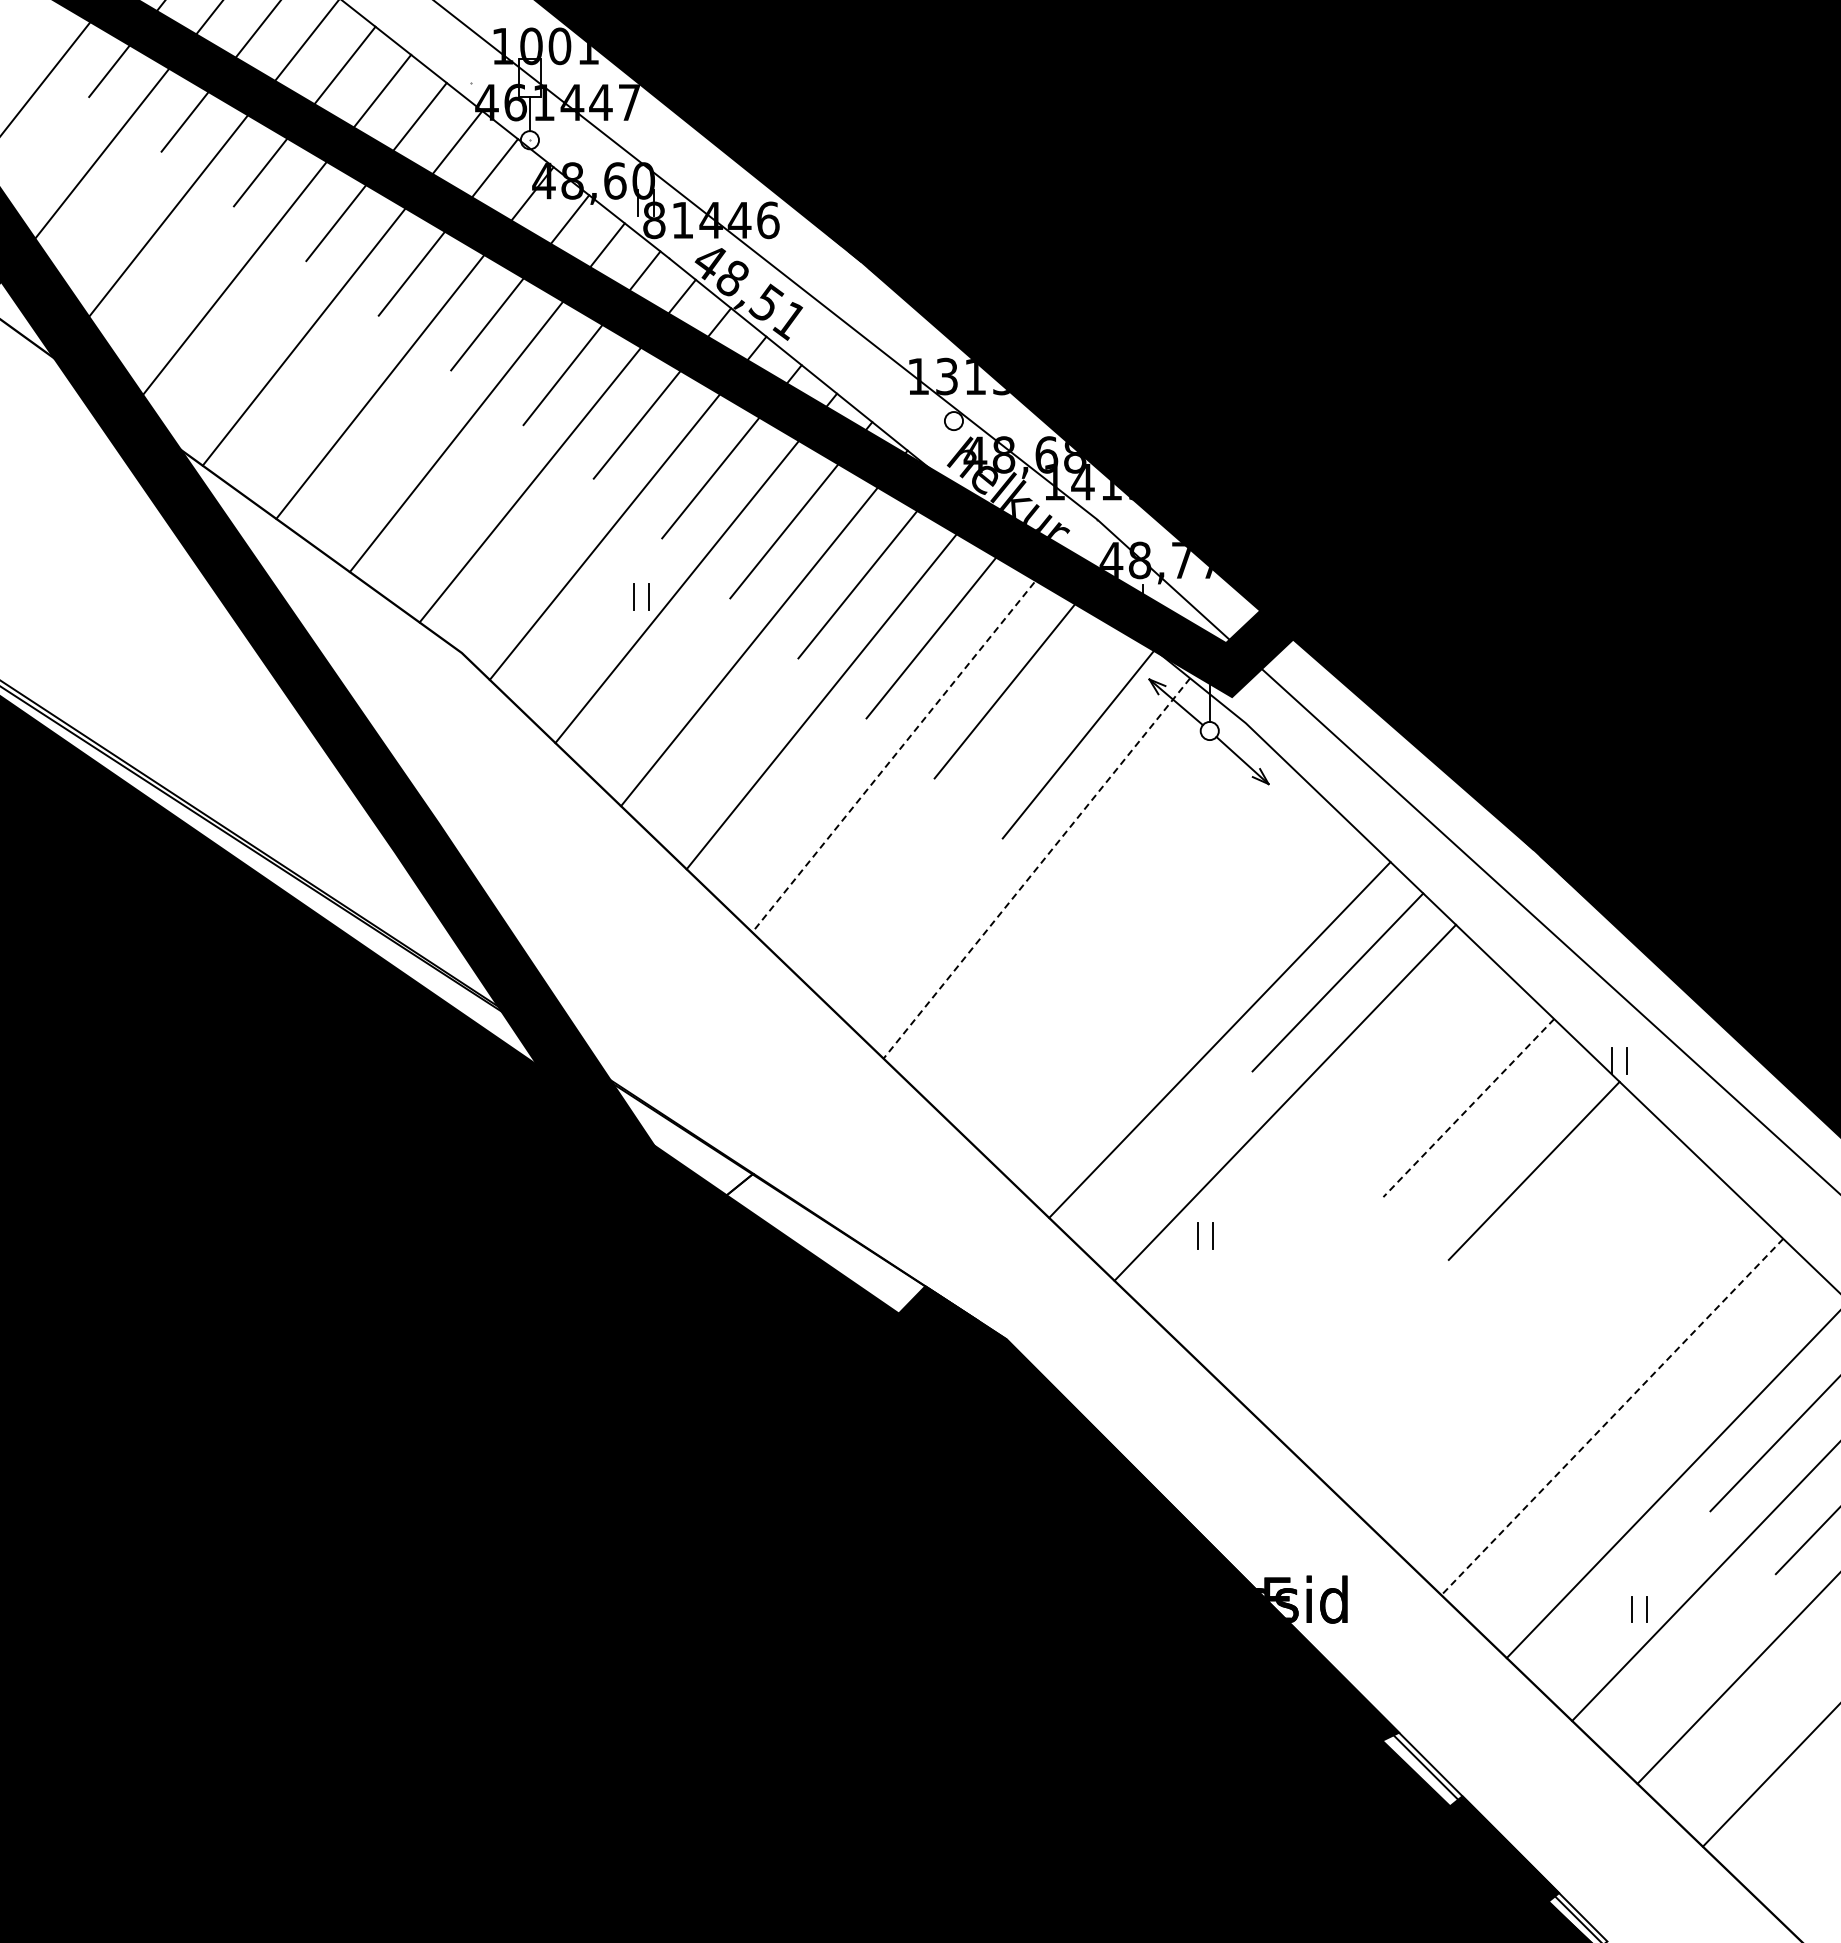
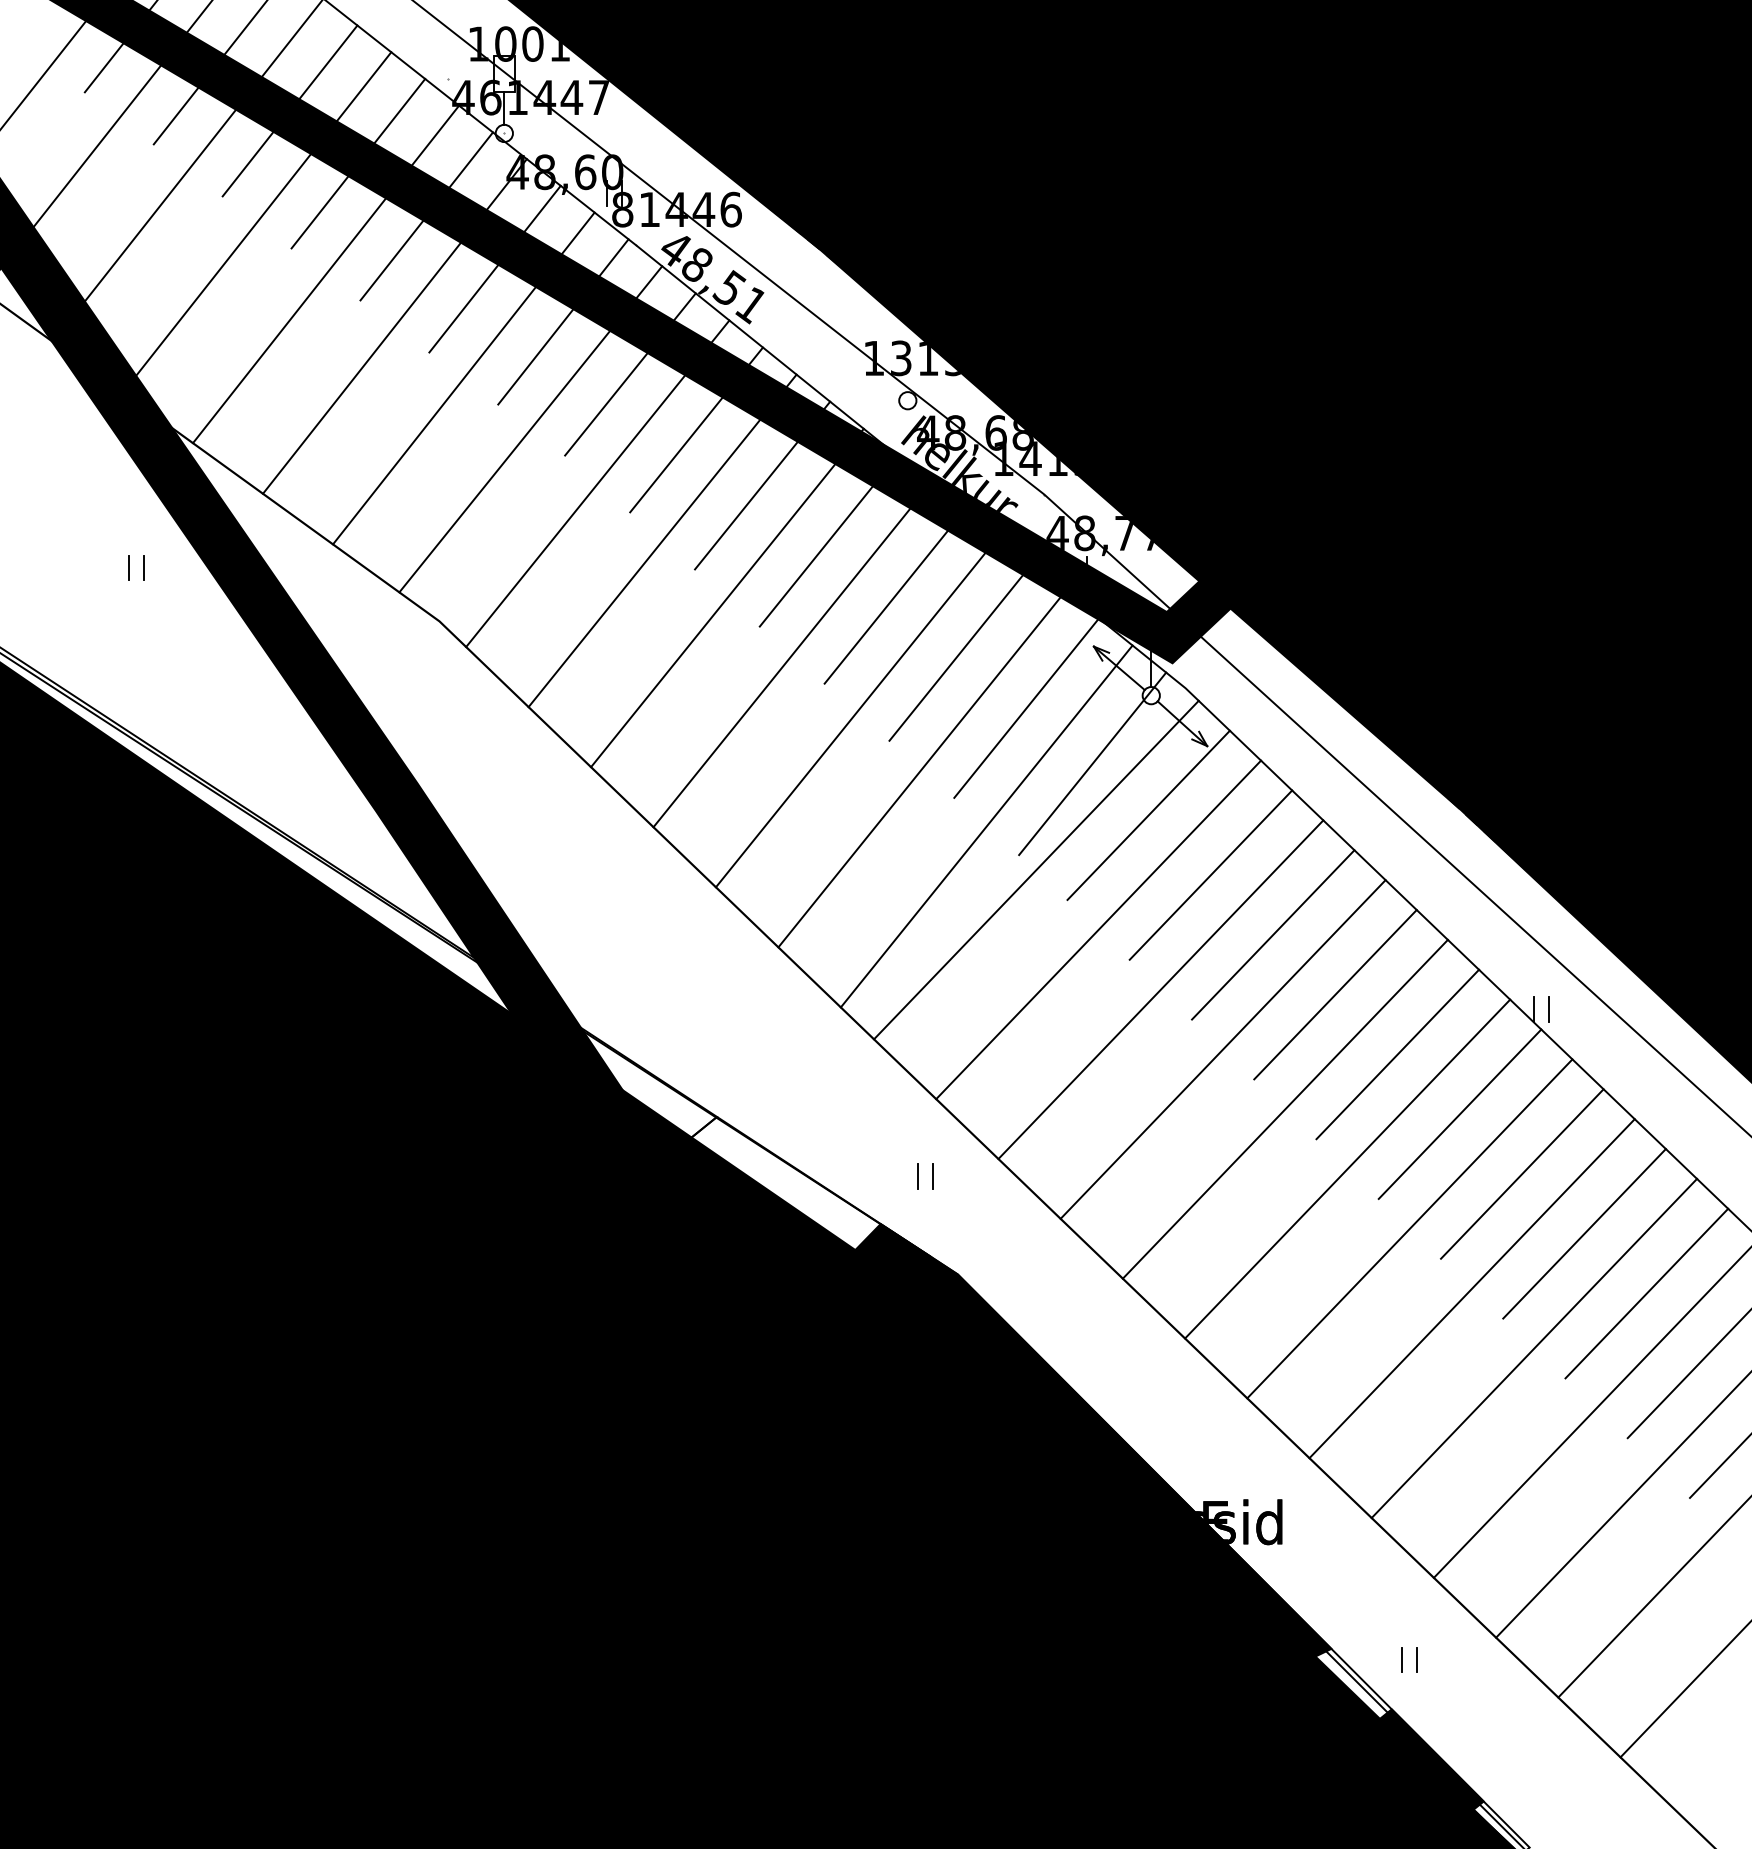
part: (634, 596) -> (129, 567), moved
line: (900, 748) -> (856, 712), dashed -> solid
line: (1147, 802) -> (1092, 763), added
line: (968, 808) -> (921, 769), added
line: (1206, 856) -> (1148, 815), added
line: (1036, 868) -> (986, 826), dashed -> solid
line: (1088, 914) -> (1035, 870), added
line: (1272, 919) -> (1210, 875), added
line: (1154, 977) -> (1098, 930), added
line: (1403, 1045) -> (1335, 994), added
line: (1468, 1108) -> (1397, 1054), dashed -> solid
line: (1350, 1165) -> (1285, 1109), added
line: (1415, 1228) -> (1347, 1169), added
line: (1599, 1233) -> (1522, 1173), added
part: (1198, 1235) -> (918, 1175), moved
line: (1481, 1291) -> (1409, 1229), added
line: (1664, 1296) -> (1583, 1233), added
line: (1546, 1354) -> (1471, 1288), added
line: (1730, 1359) -> (1646, 1293), added
line: (1612, 1417) -> (1534, 1348), dashed -> solid
part: (1632, 1609) -> (1403, 1660), moved

